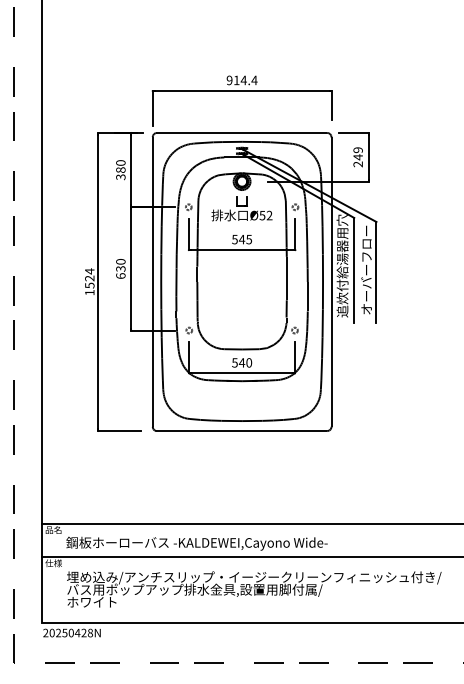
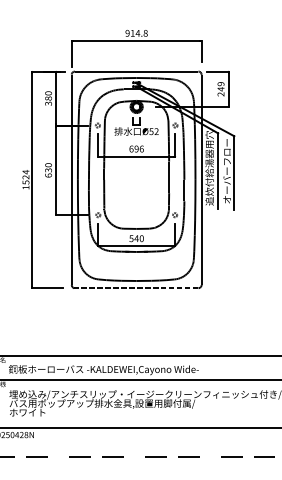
text: (254, 80) -> (145, 33), 914.4 -> 914.8
text: (242, 239) -> (136, 148), 545 -> 696
line: (241, 431) -> (136, 288), solid -> dashed

